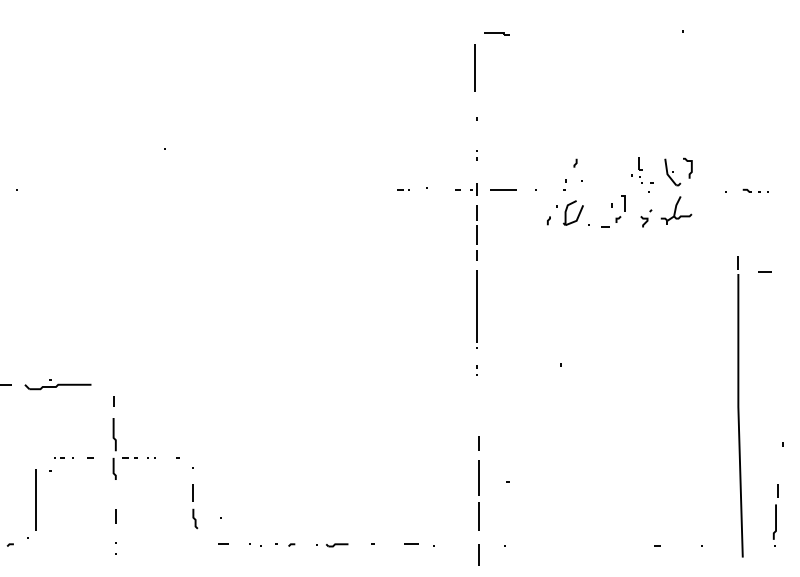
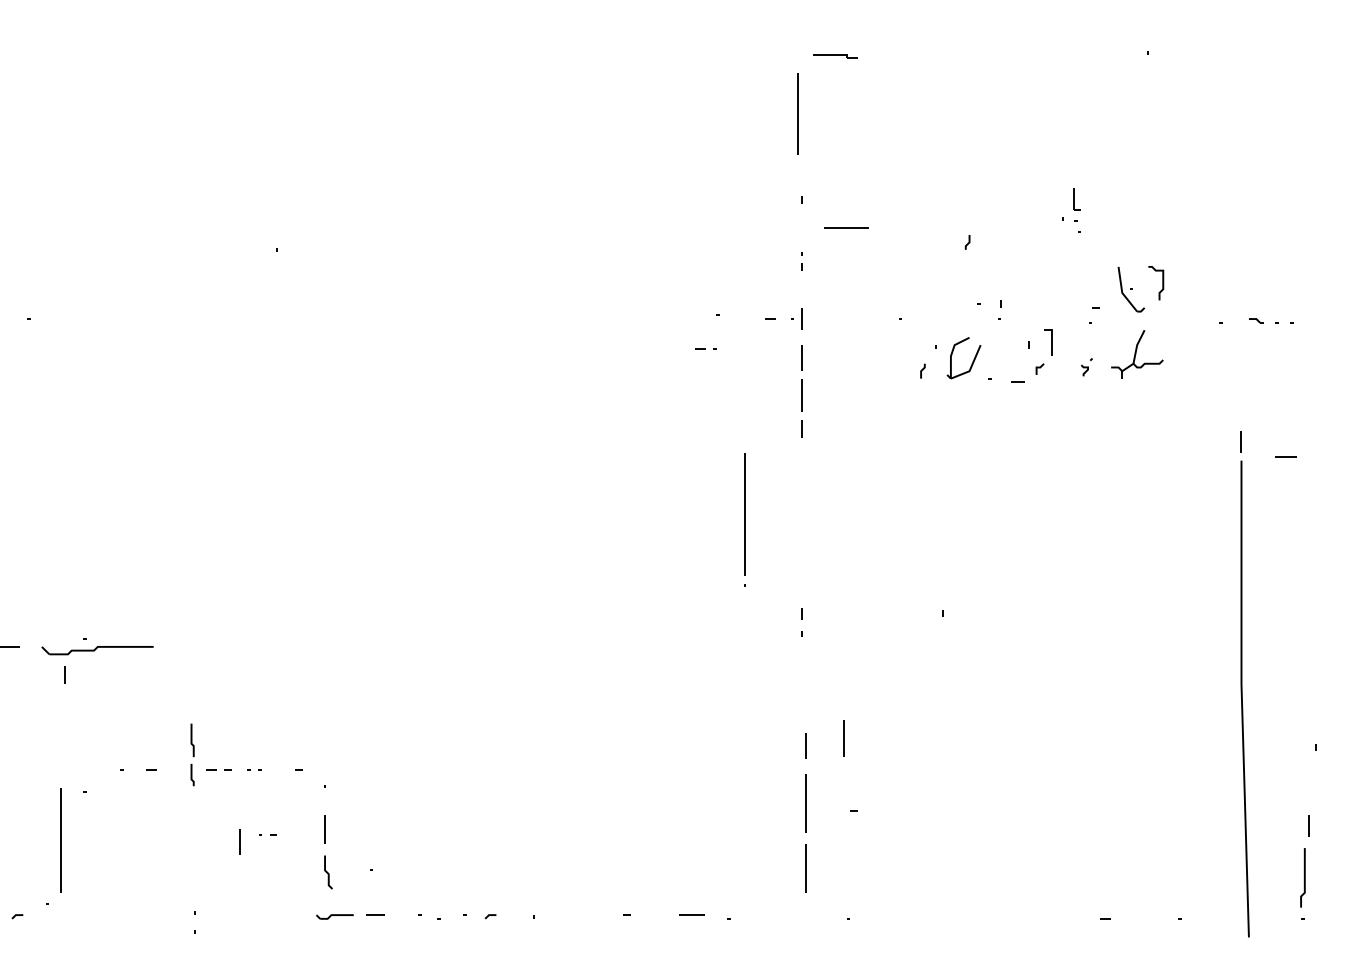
line: (575, 162) -> (967, 241), moved
part: (636, 170) -> (1070, 210), moved
part: (564, 184) -> (999, 310), moved
line: (403, 189) -> (705, 348), moved
line: (503, 189) -> (846, 227), moved
part: (646, 218) -> (1087, 367), size x0.6
line: (476, 309) -> (743, 520), moved
part: (476, 370) -> (801, 622), size x1.6
line: (113, 401) -> (64, 675), moved
part: (114, 448) -> (192, 754), size x0.6
part: (59, 457) -> (268, 834), moved
line: (115, 516) -> (239, 841), moved
line: (337, 545) -> (335, 917), moved
line: (478, 554) -> (843, 737), moved

